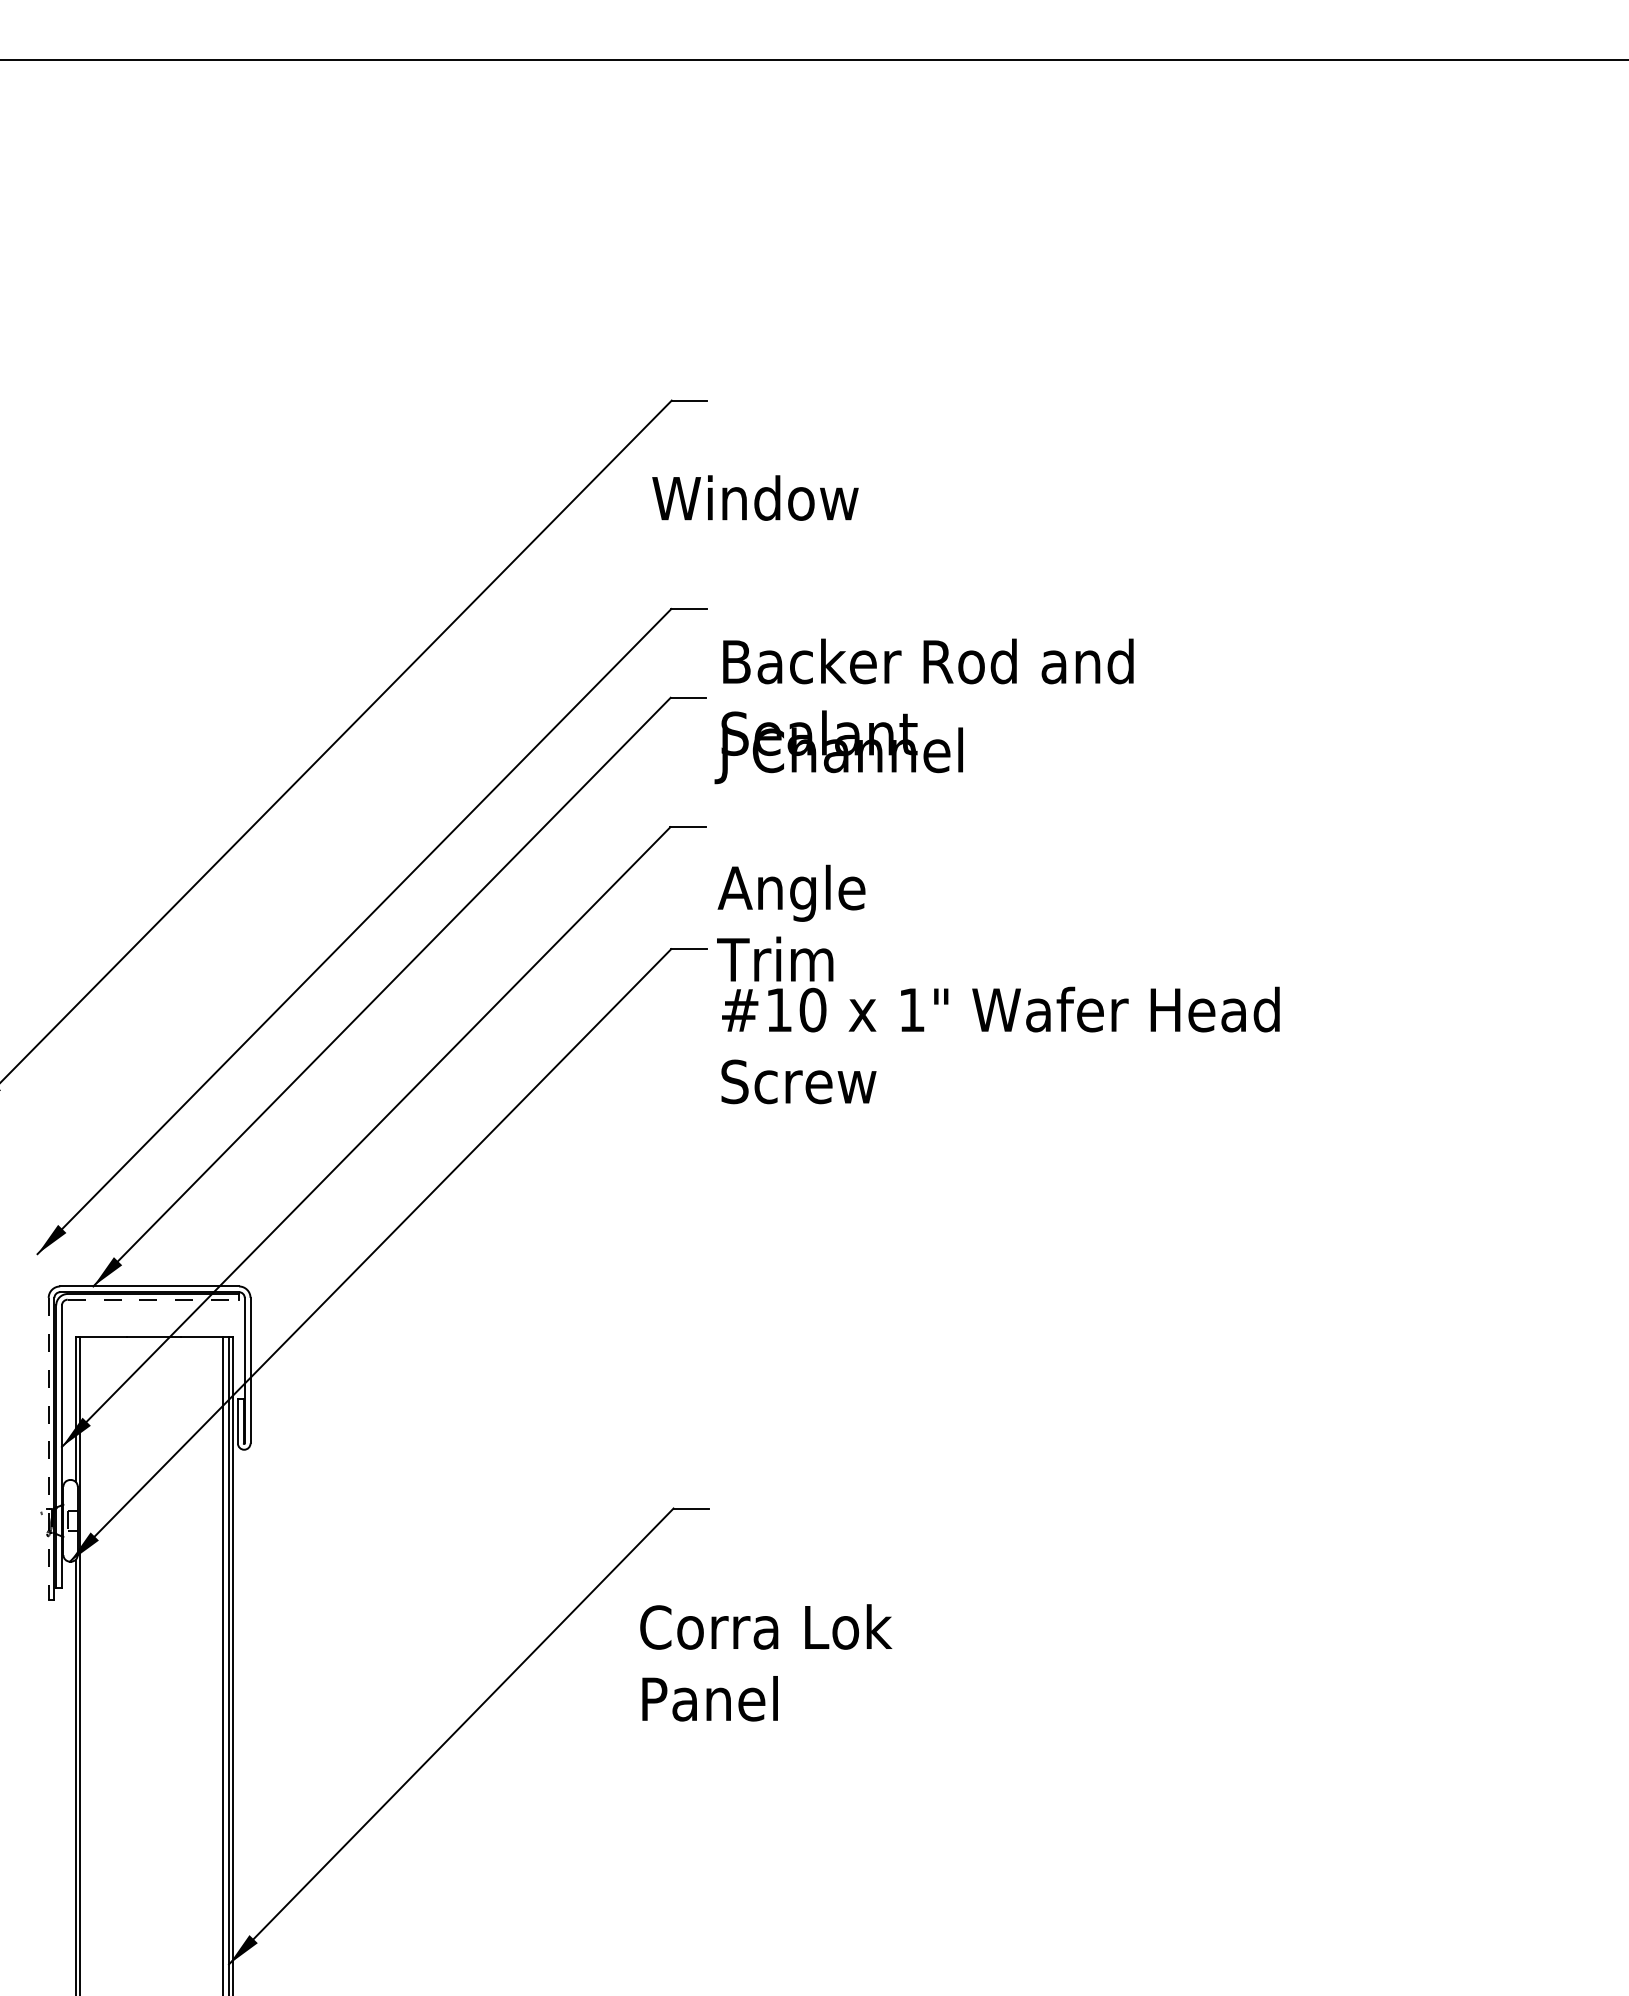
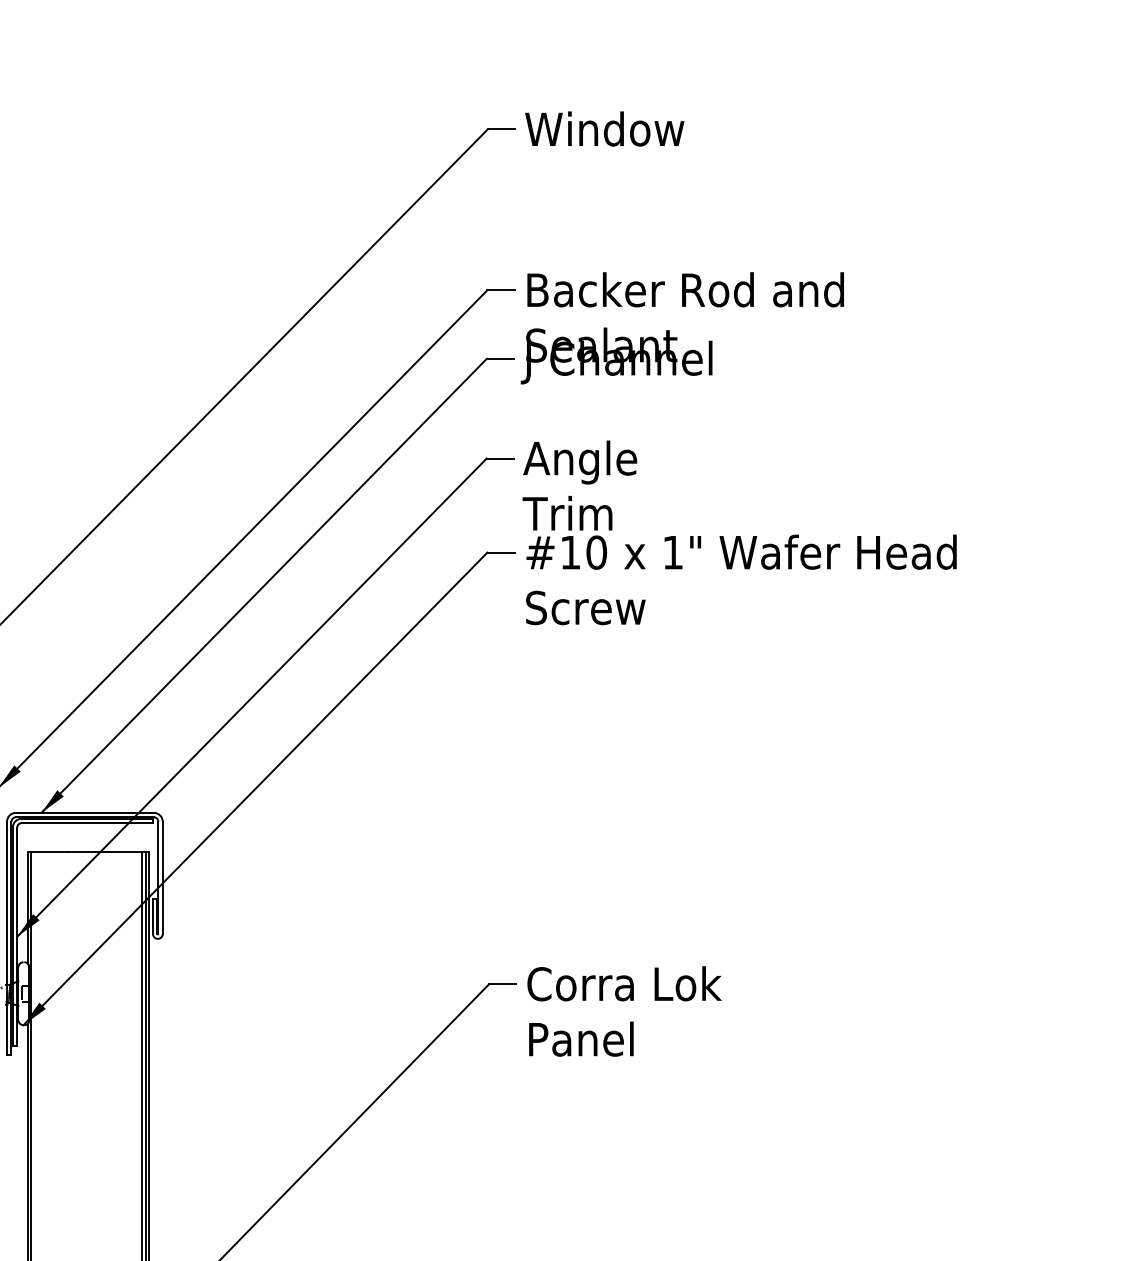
text: (755, 497) -> (604, 128), moved
text: (923, 711) -> (681, 328), moved
text: (998, 984) -> (739, 532), moved
line: (153, 1299) -> (87, 822), dashed -> solid
line: (48, 1449) -> (6, 938), dashed -> solid
text: (766, 1662) -> (624, 1011), moved

